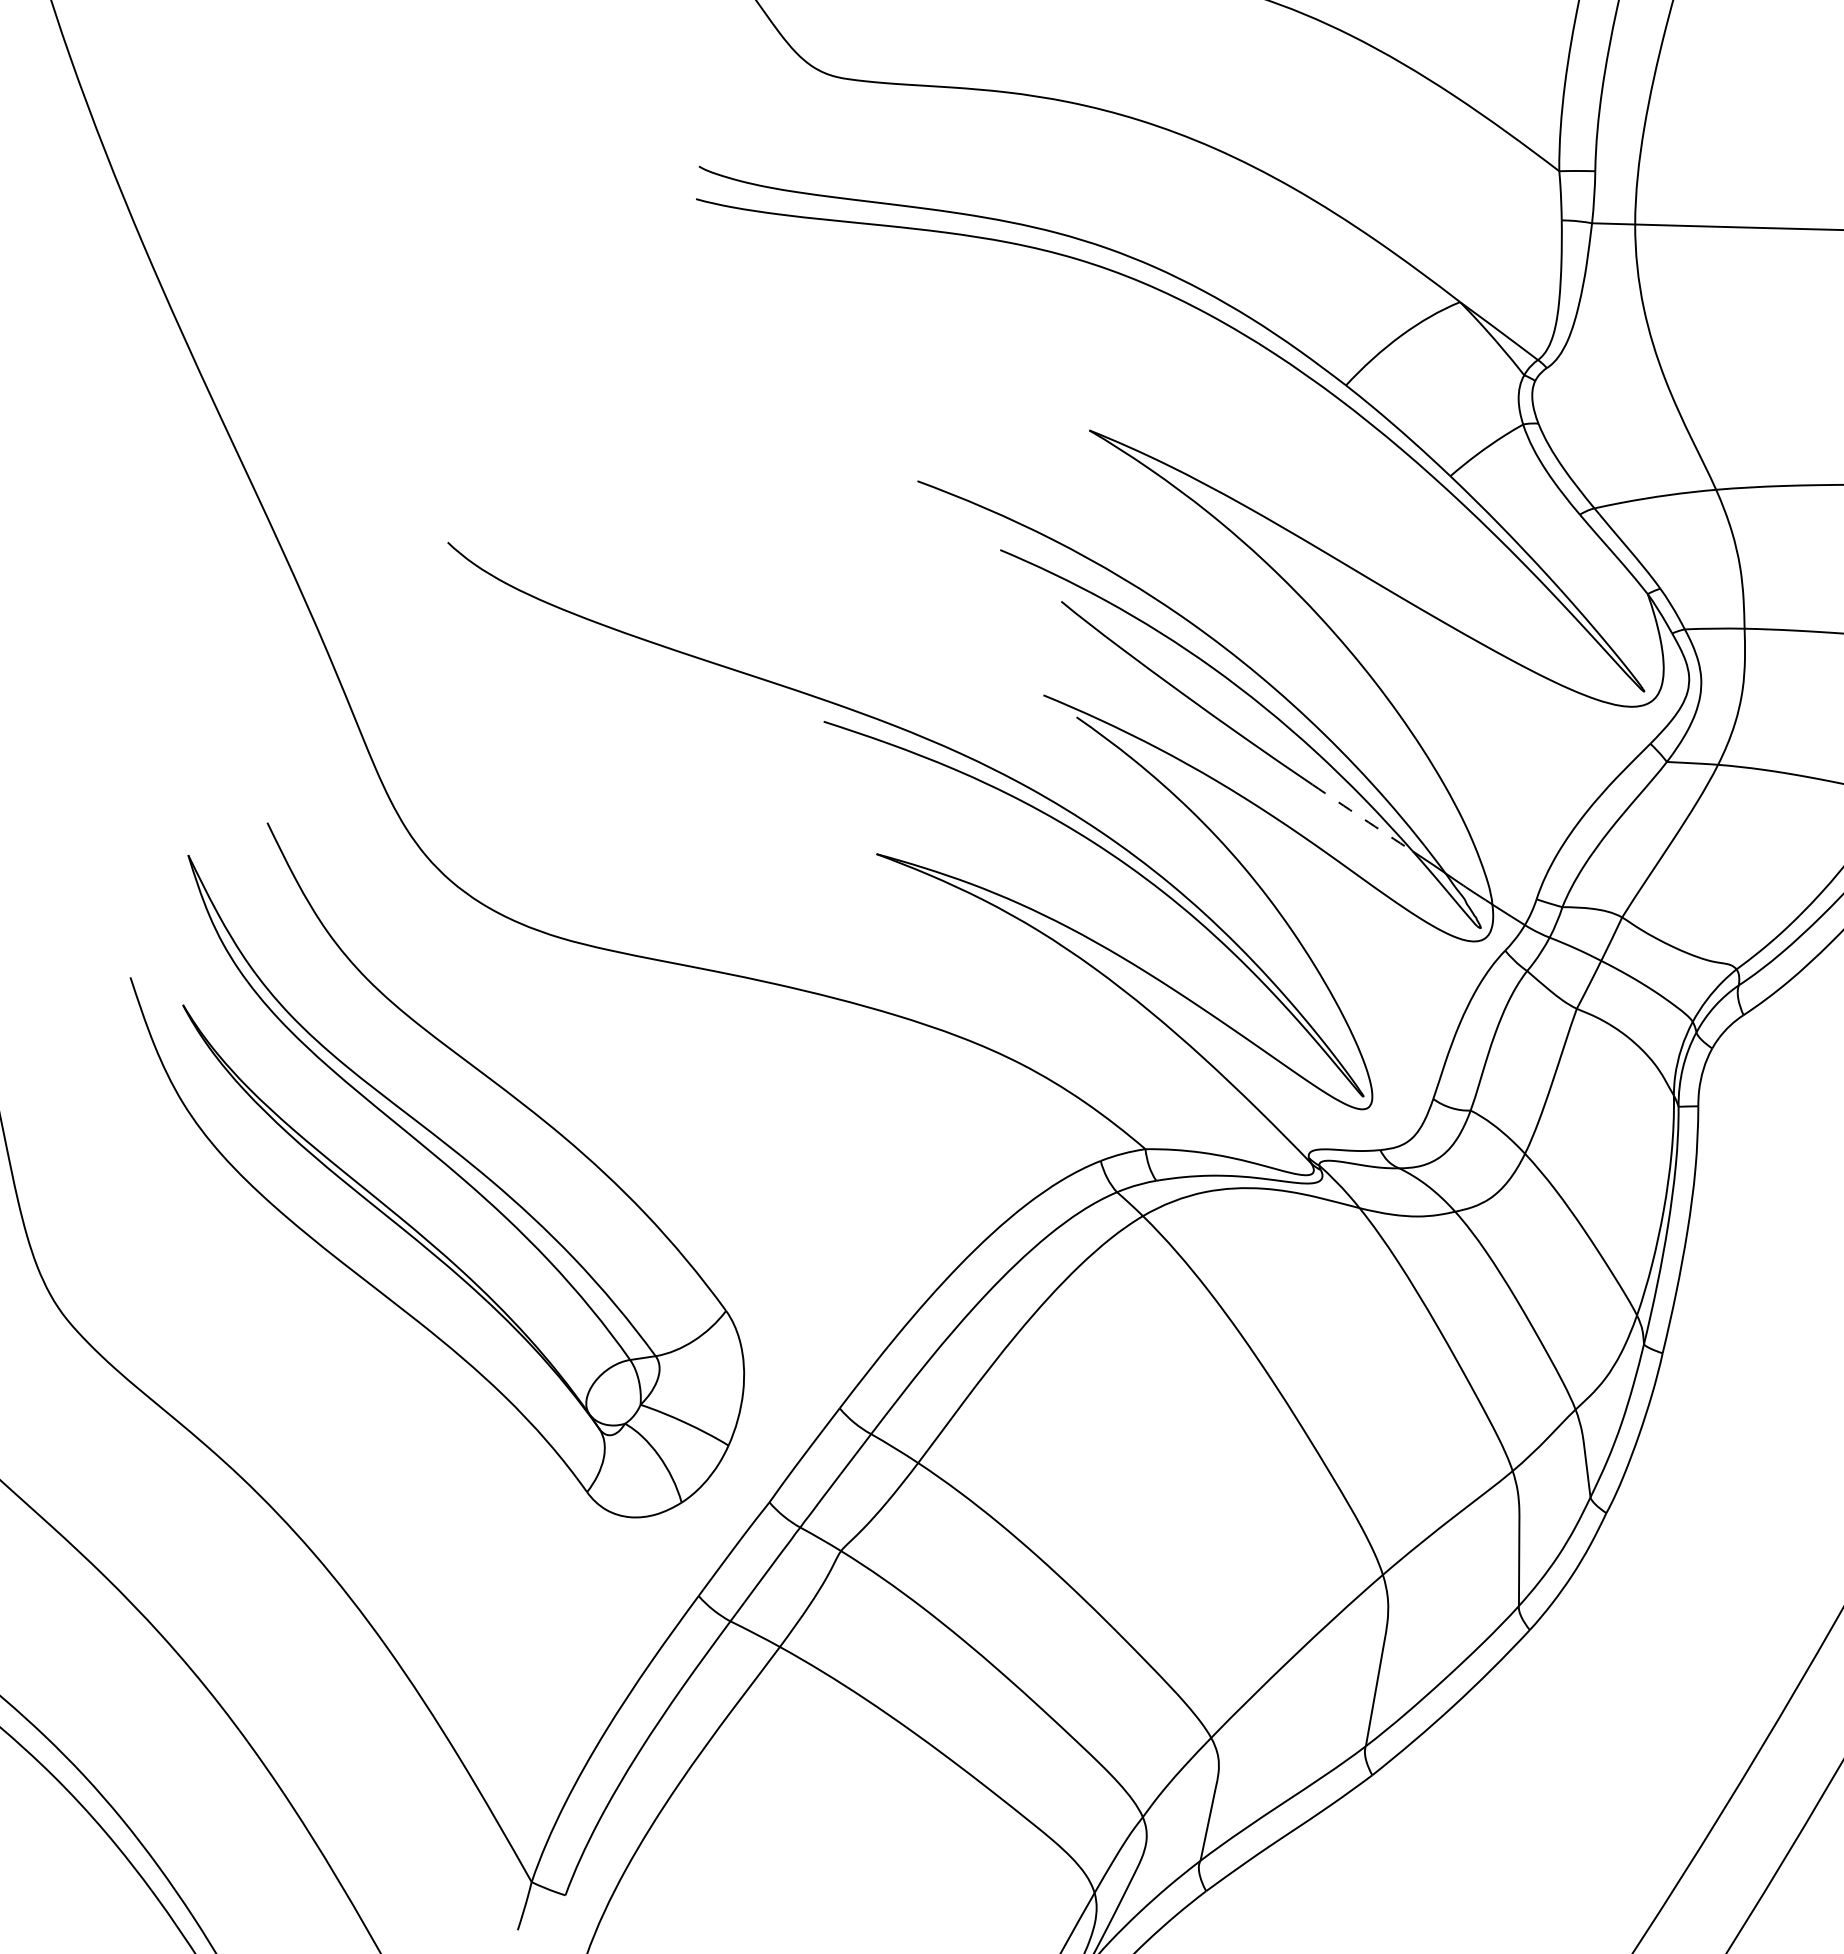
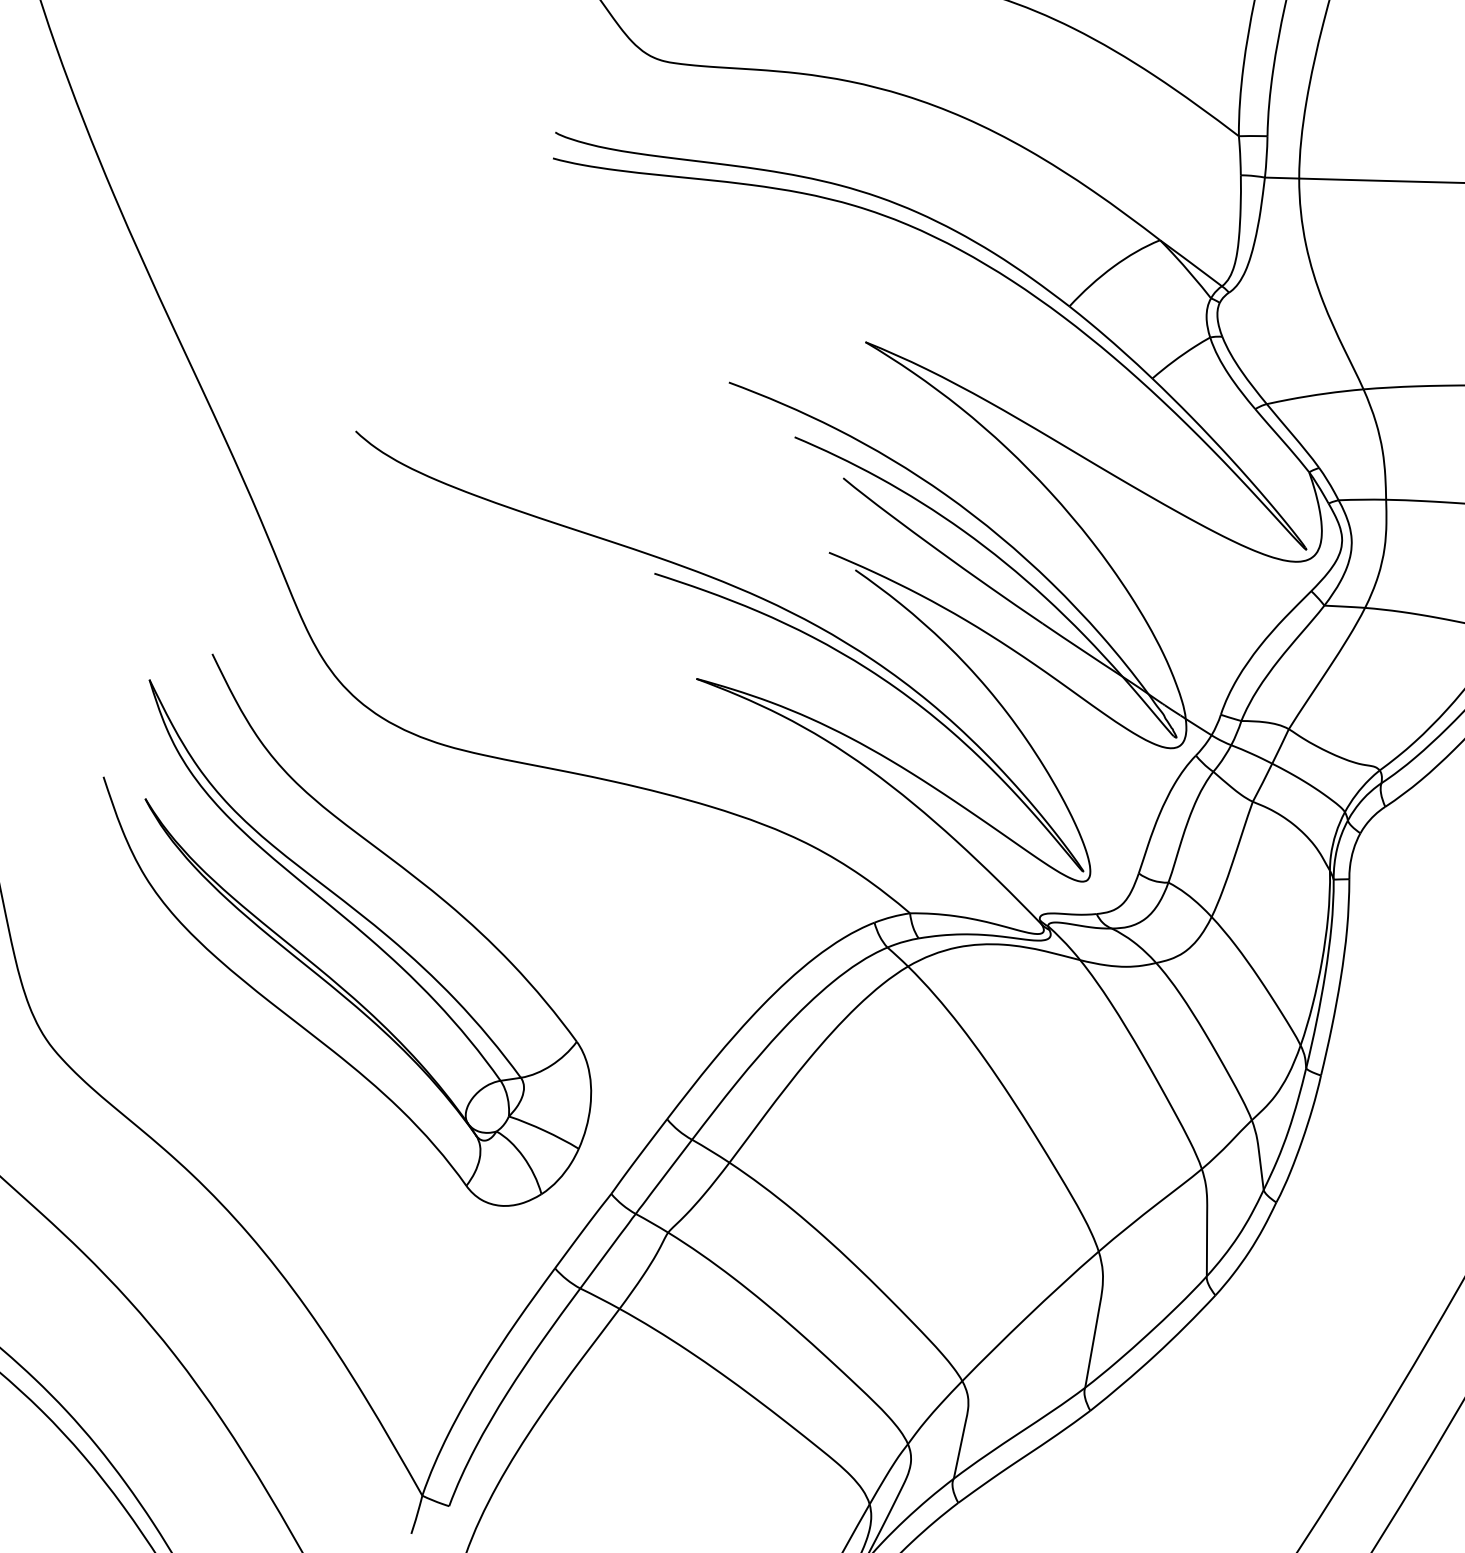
arc: (1362, 818) -> (1082, 650), dashed -> solid

